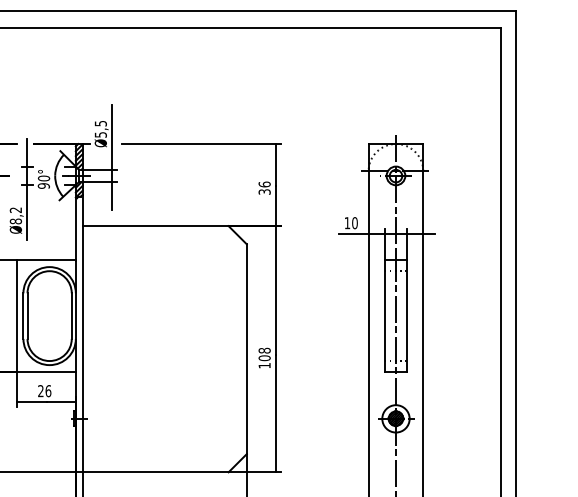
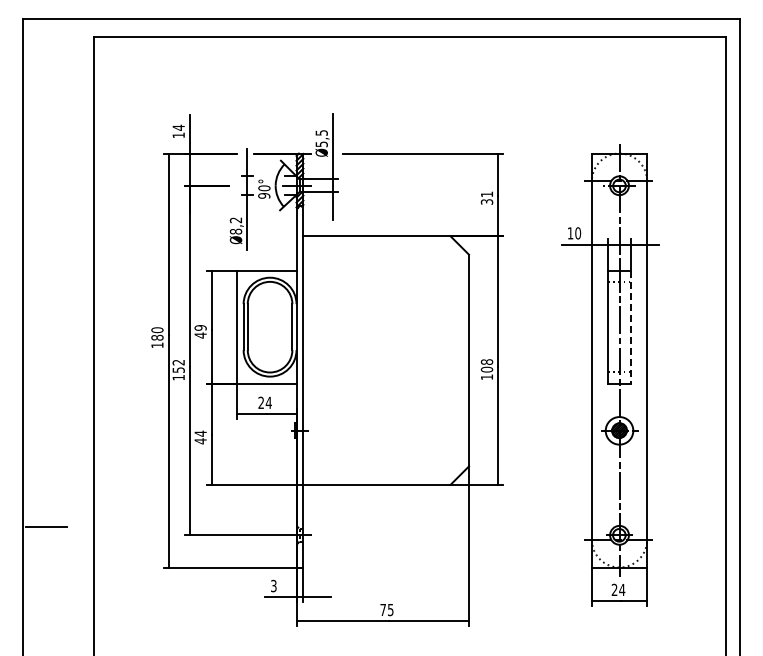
text: (264, 184) -> (486, 194), 36 -> 31
line: (407, 316) -> (631, 327), solid -> dashed
text: (48, 390) -> (268, 402), 26 -> 24

